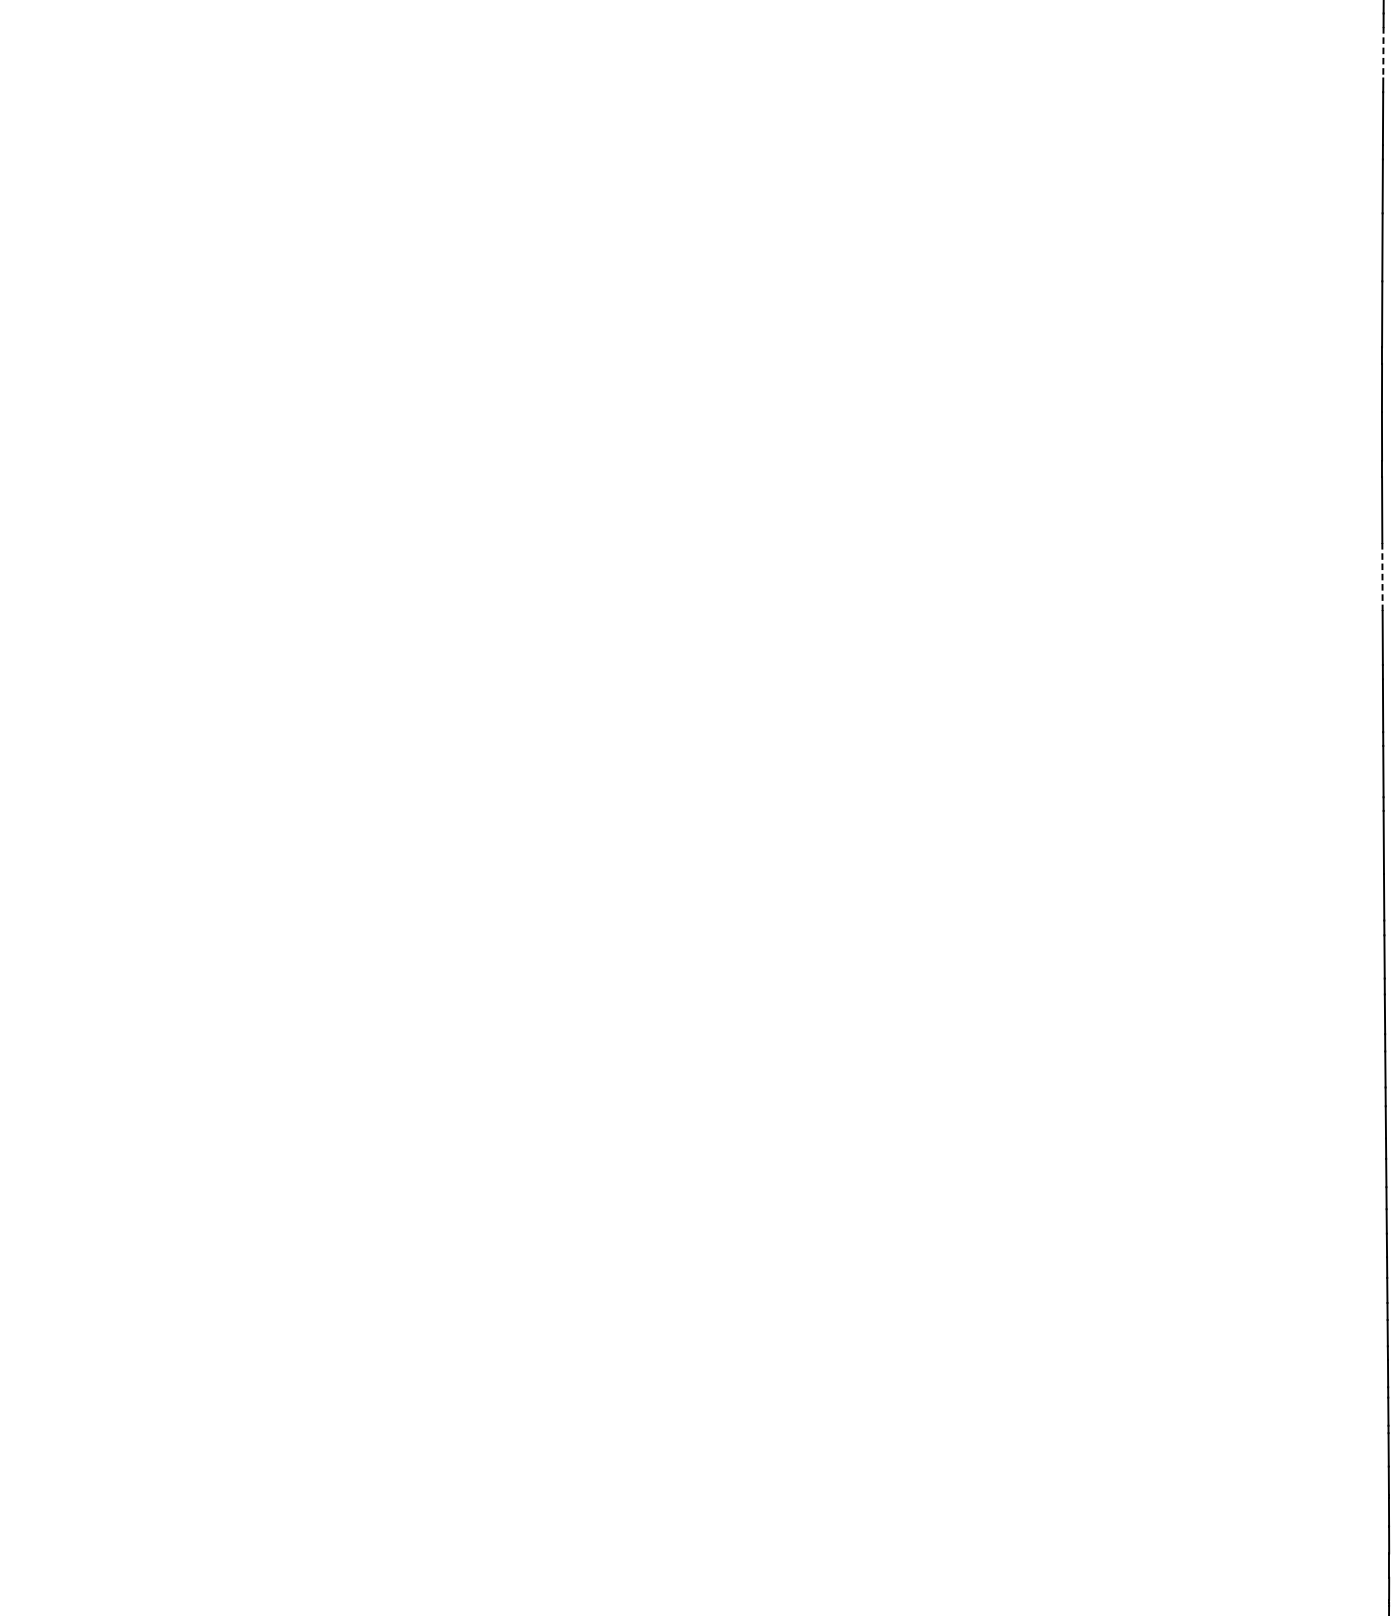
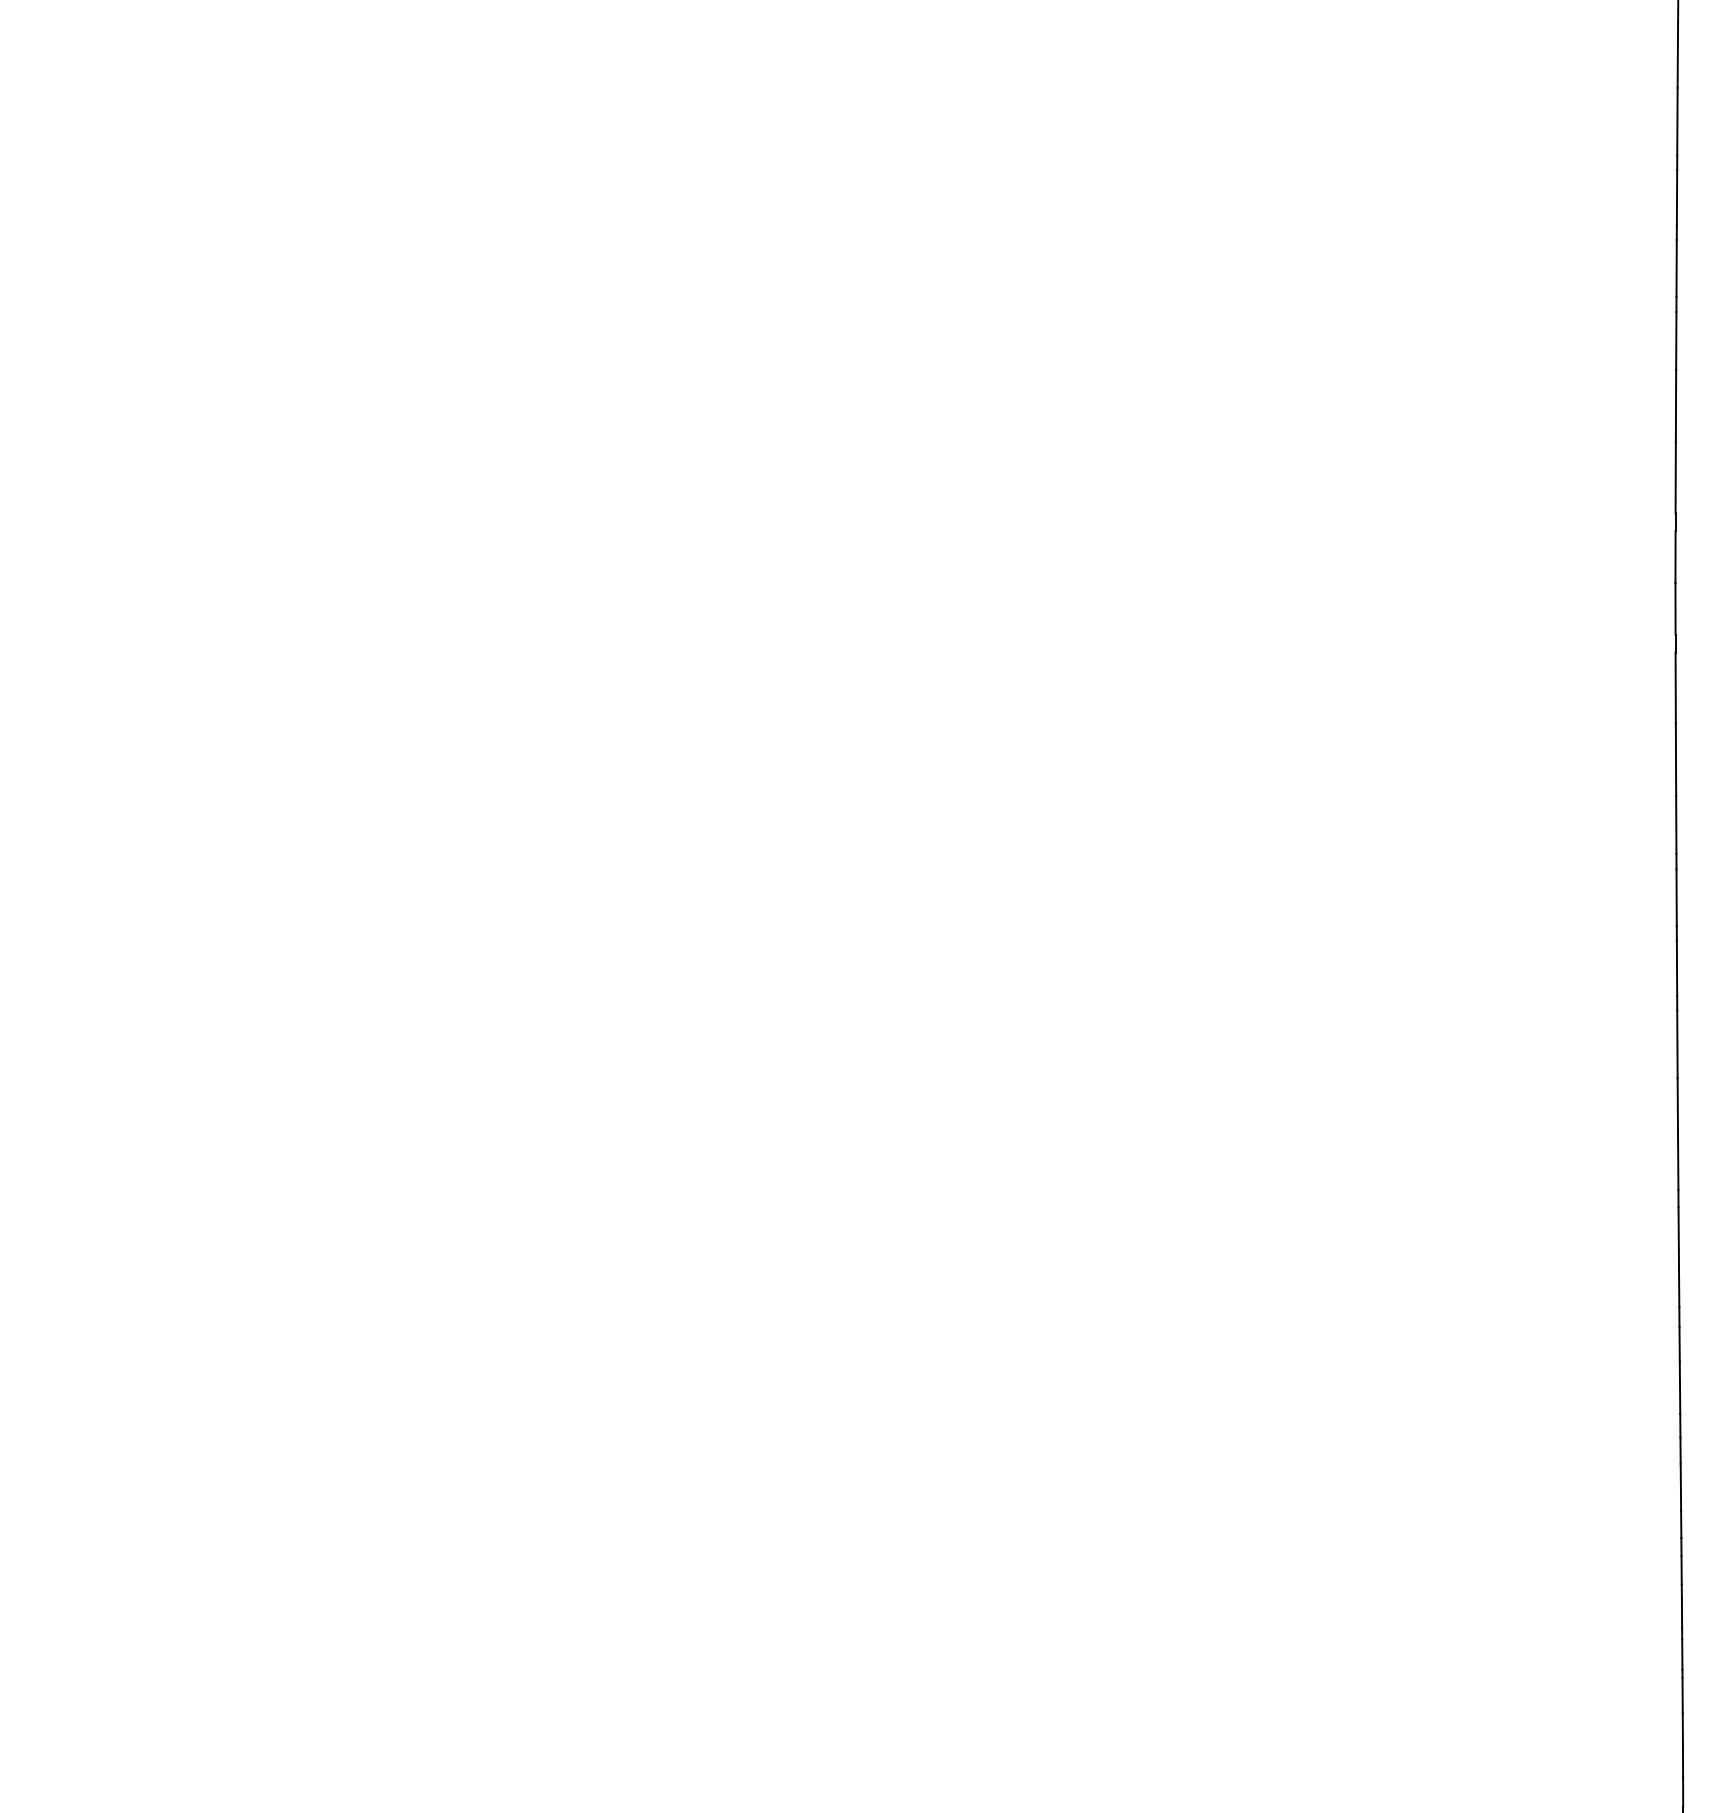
line: (1383, 52) -> (1677, 197), dashed -> solid
line: (1382, 577) -> (1676, 760), dashed -> solid

